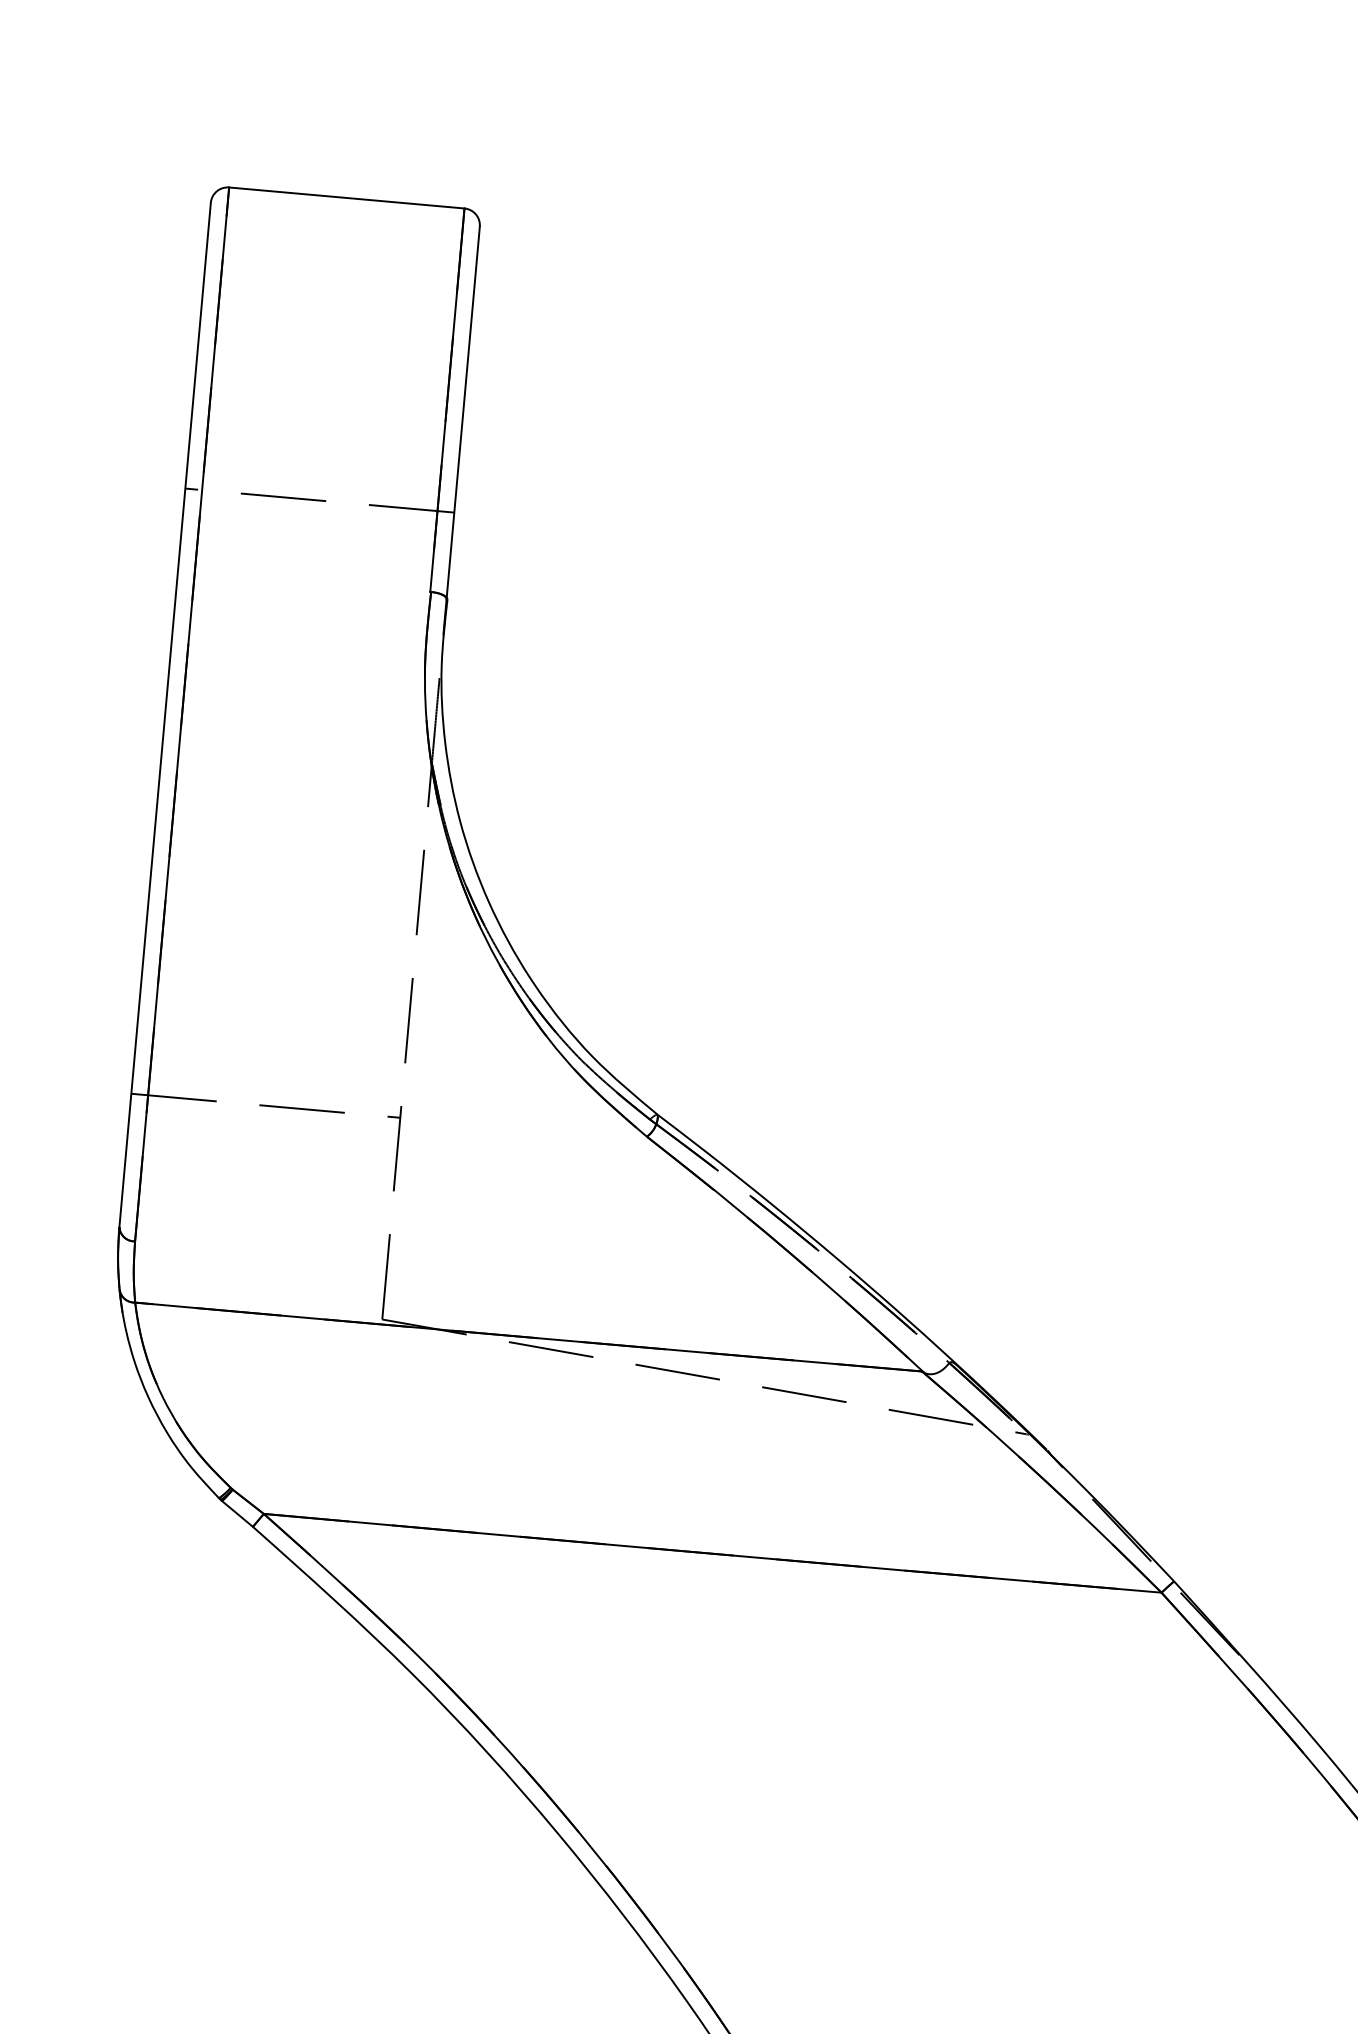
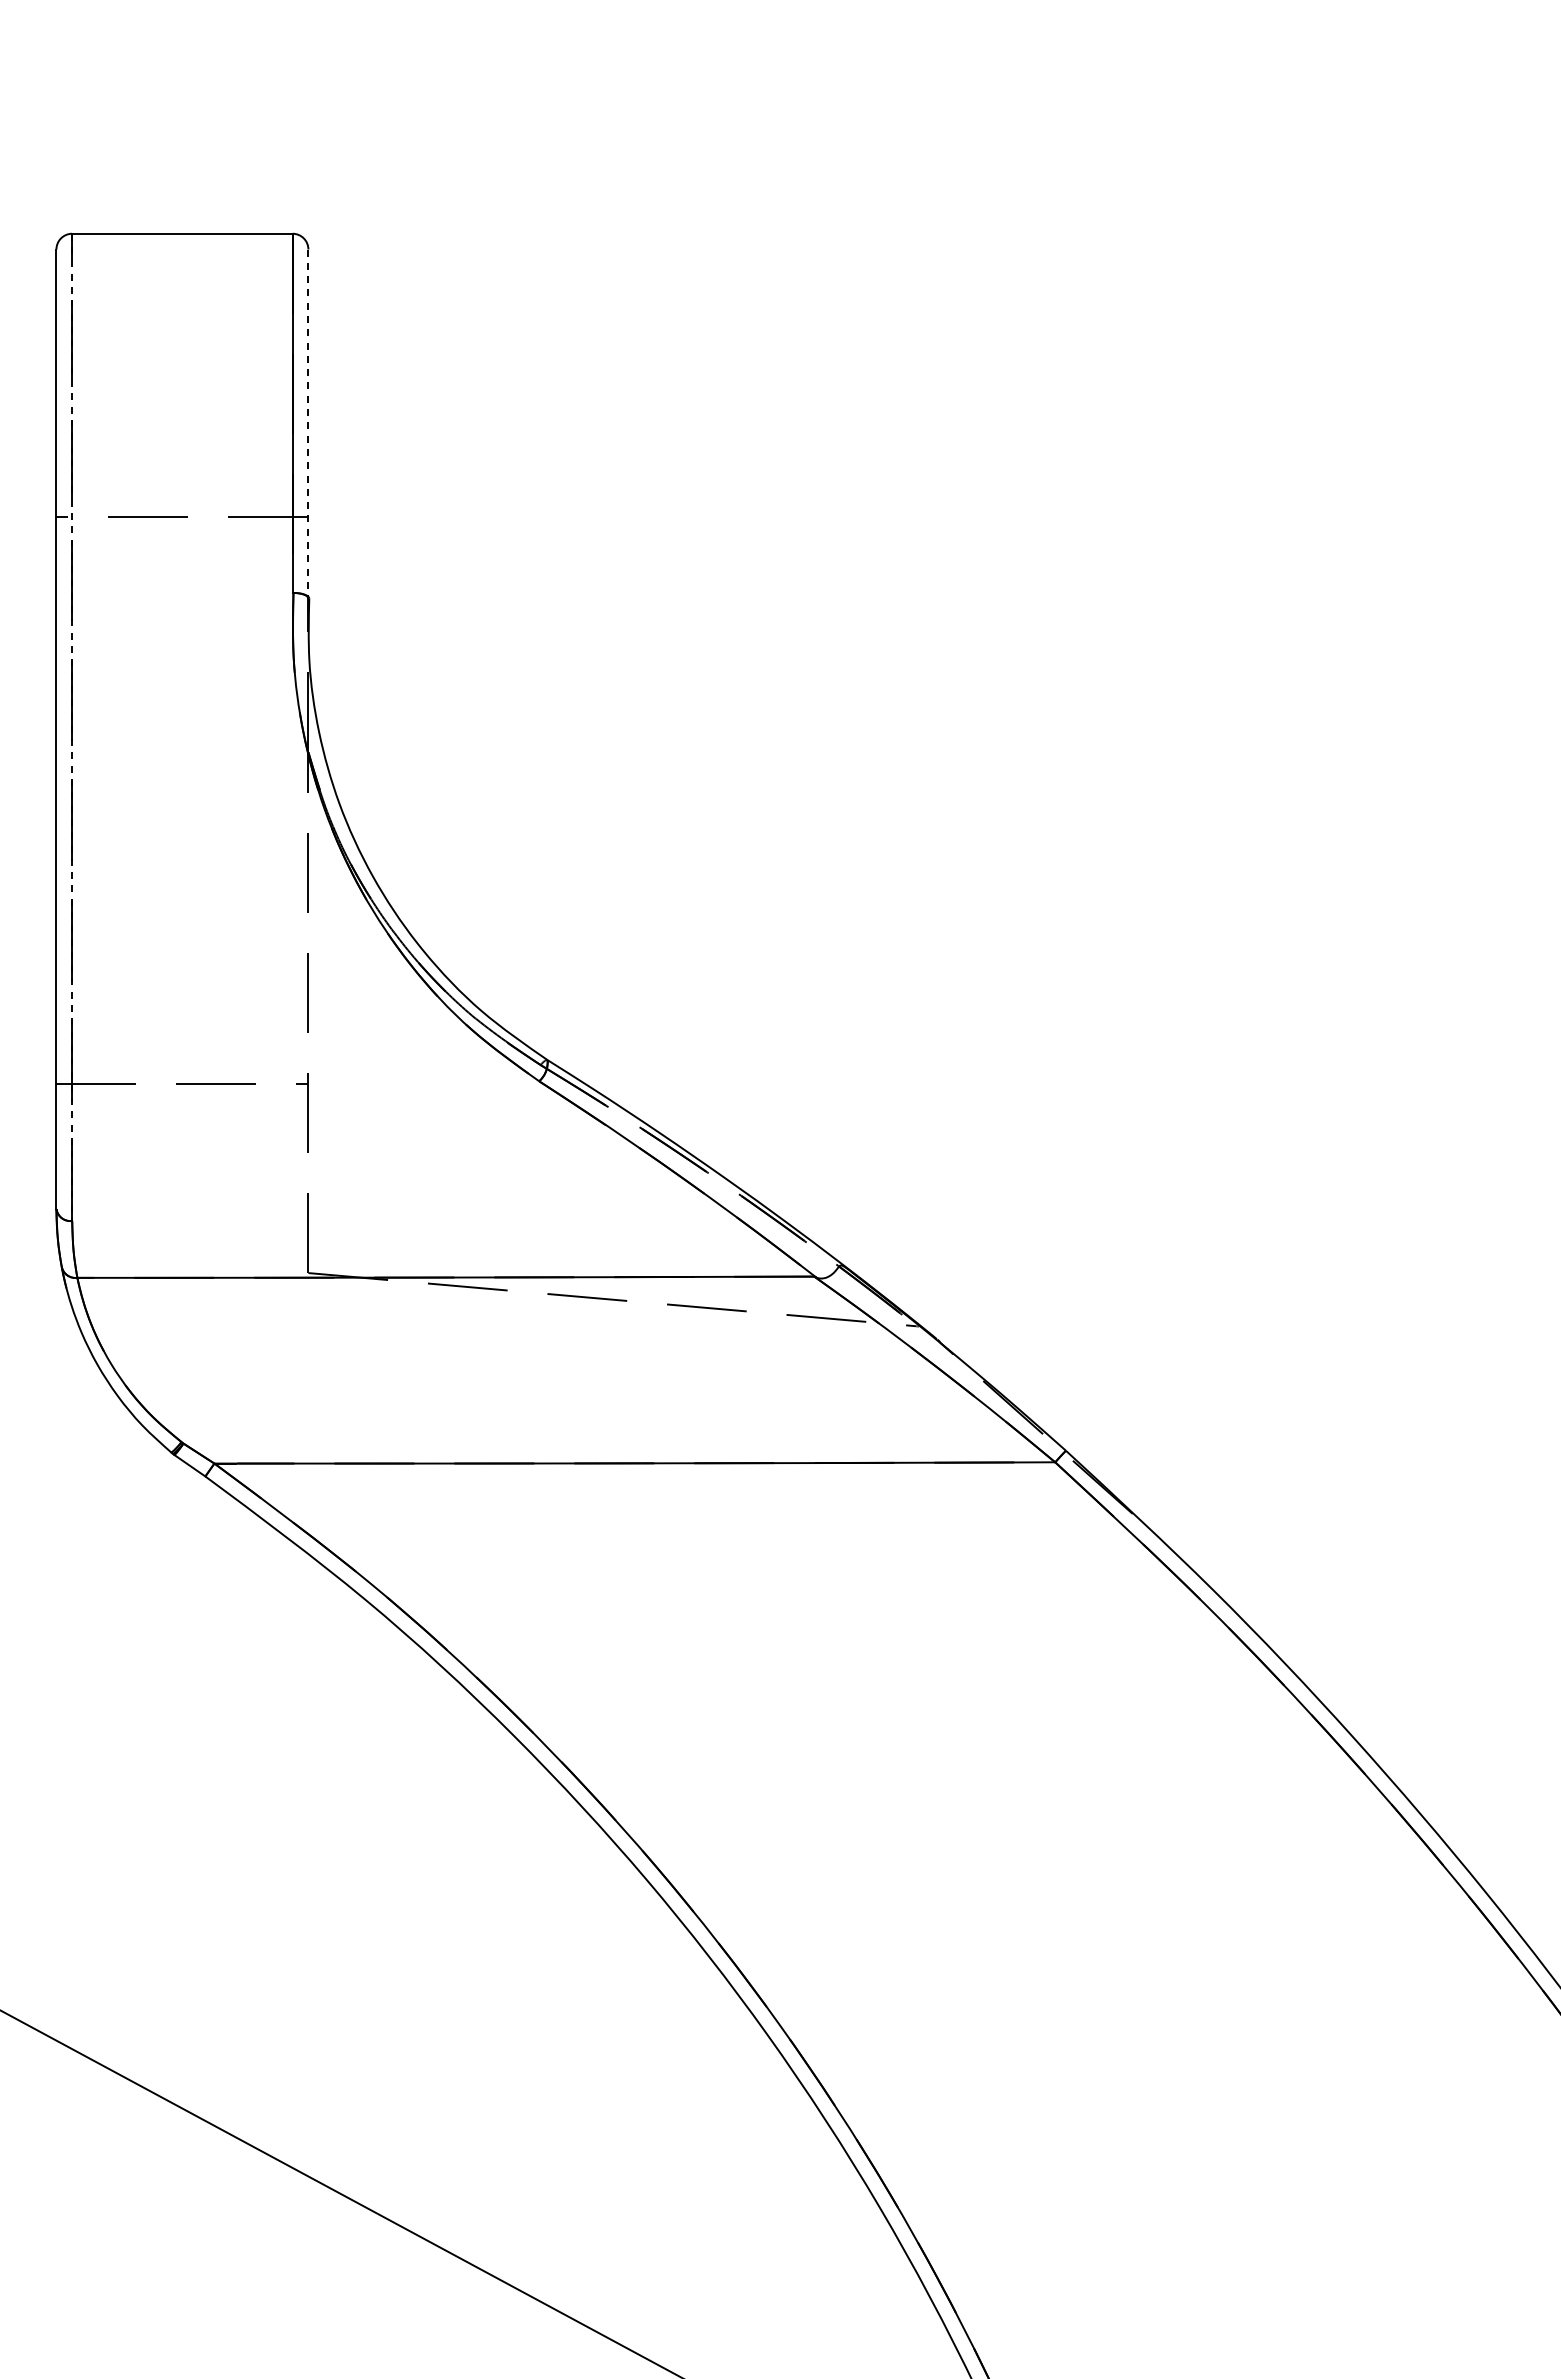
line: (463, 413) -> (308, 424), solid -> dashed
line: (182, 714) -> (72, 727), solid -> dashed

